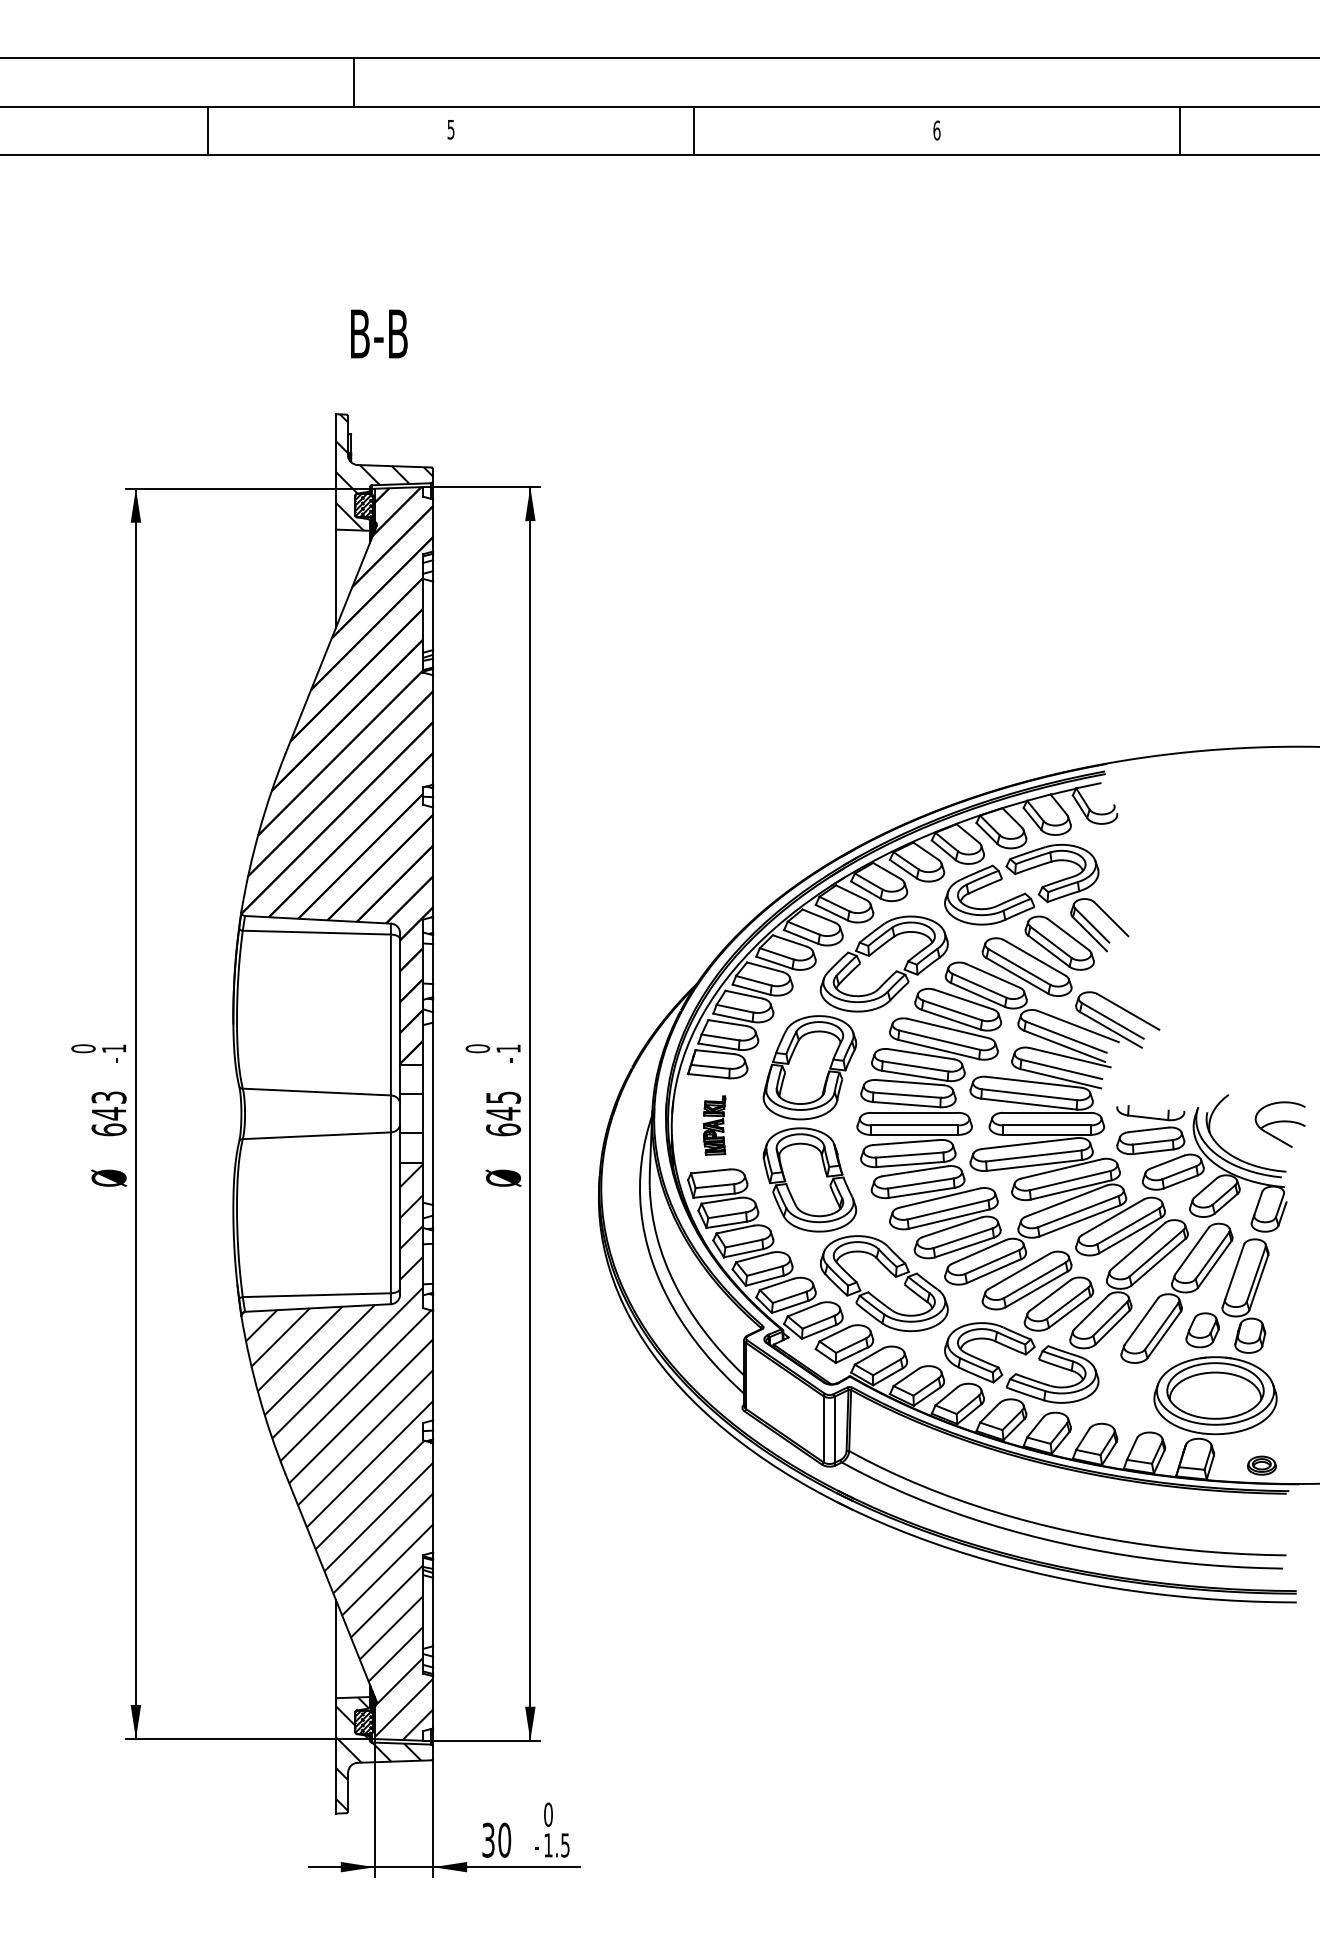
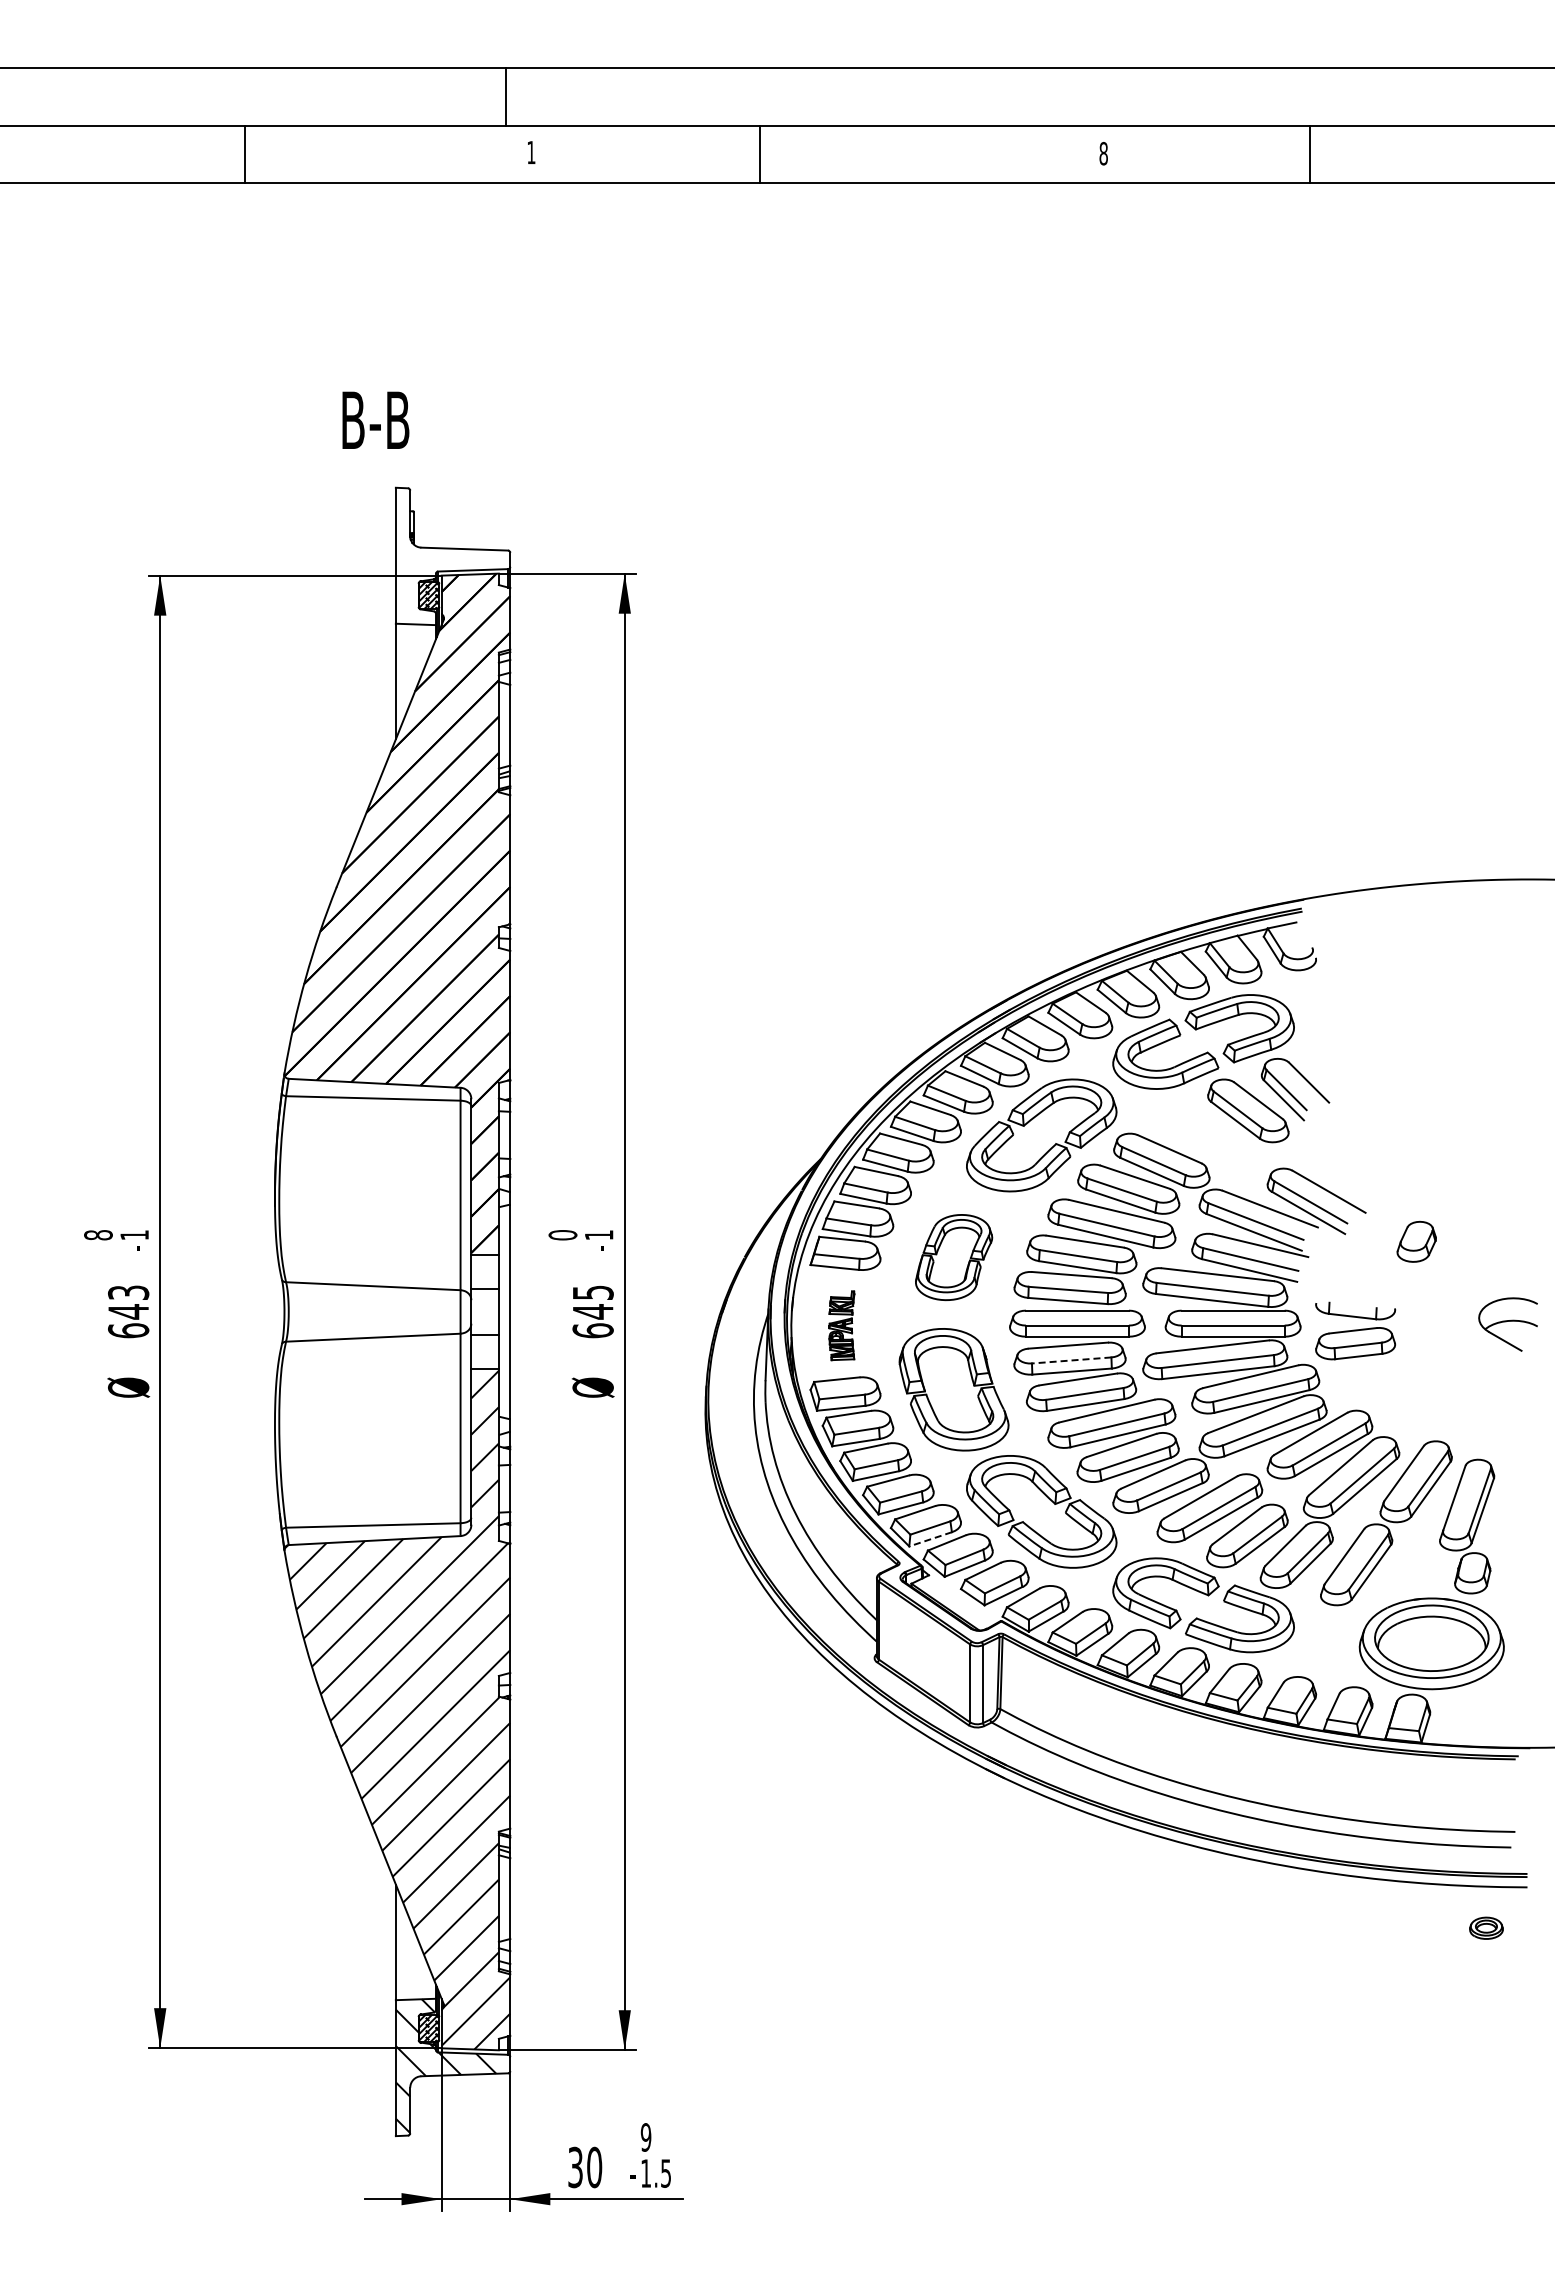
line: (353, 81) -> (505, 96), moved
text: (451, 129) -> (531, 152), 5 -> 1
line: (693, 130) -> (760, 153), moved
text: (936, 130) -> (1103, 153), 6 -> 8
line: (1179, 130) -> (1309, 153), moved
text: (378, 333) -> (375, 419), moved
hatch: (384, 471) -> (452, 555), removed
part: (1026, 966) -> (1209, 1138), removed
text: (83, 1049) -> (98, 1235), 0 -> 8
part: (809, 1067) -> (953, 1257), size x0.7
line: (909, 1155) -> (1071, 1360), solid -> dashed
part: (1214, 1163) -> (1430, 1370), removed
line: (789, 1307) -> (930, 1539), solid -> dashed
part: (1202, 1330) -> (1416, 1241), moved
part: (1261, 1465) -> (1486, 1927), moved
text: (547, 1814) -> (645, 2137), 0 -> 9

